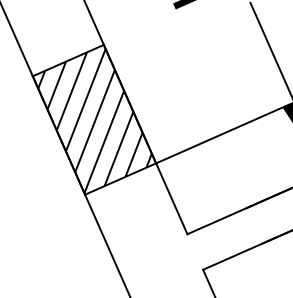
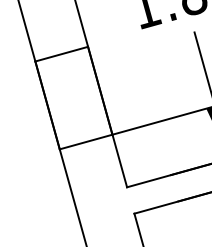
hatch: (93, 120) -> (73, 98), removed

